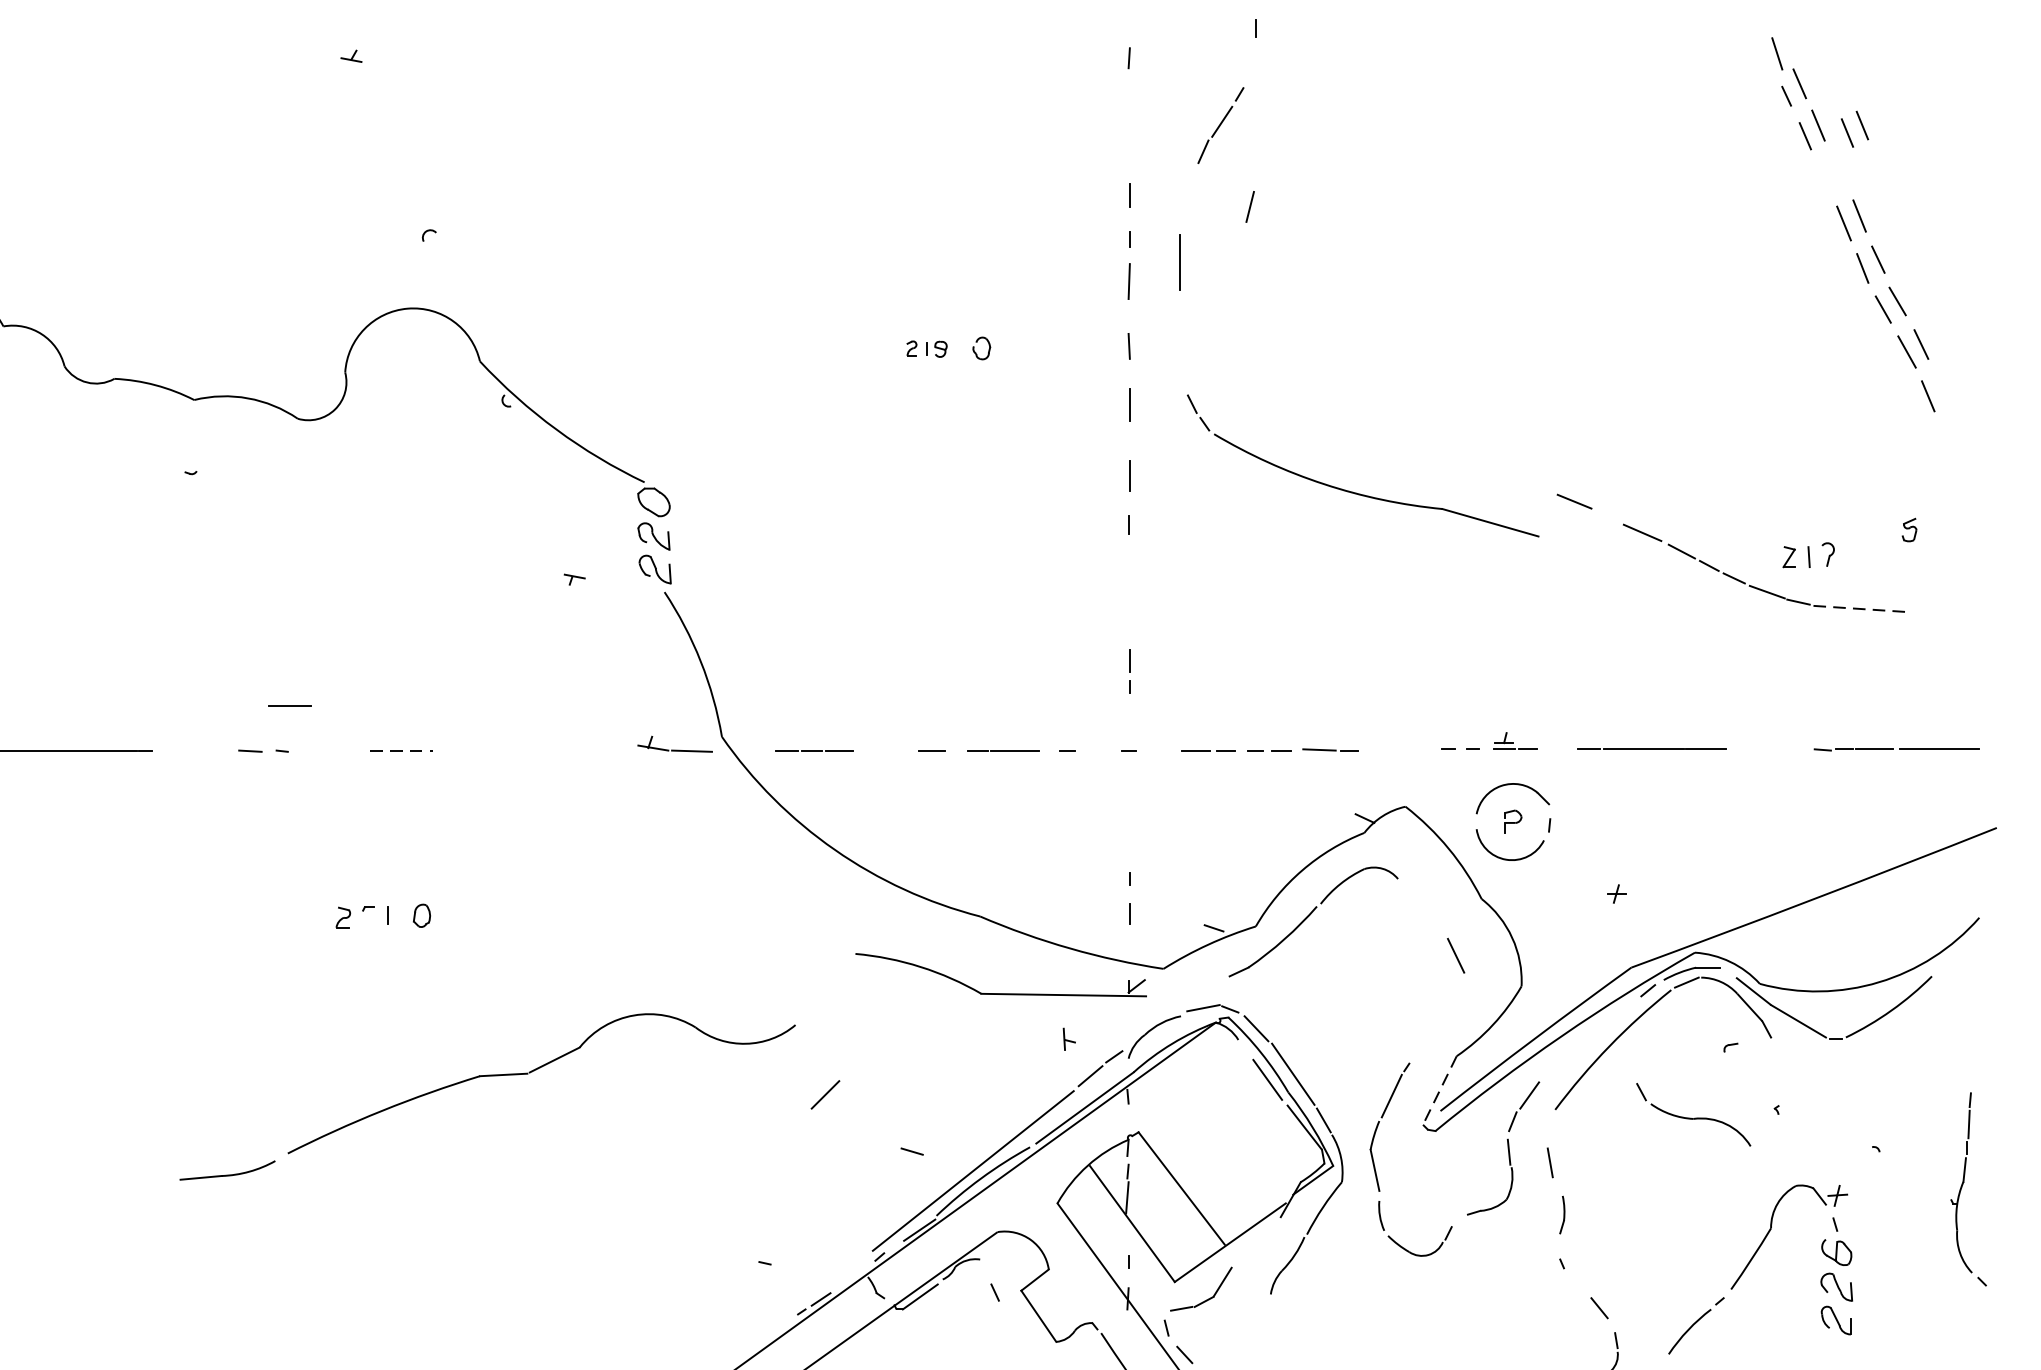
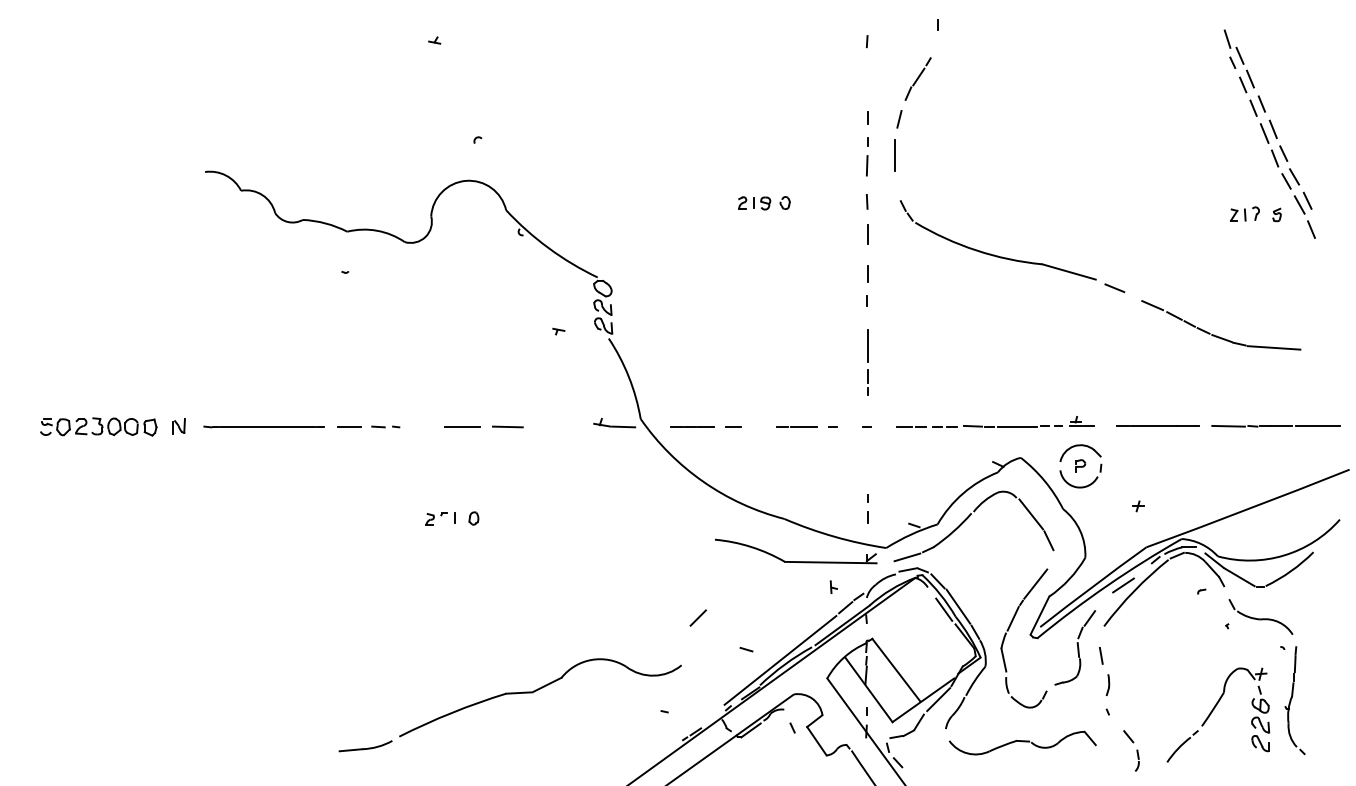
part: (1854, 128) -> (1257, 105), moved
line: (1250, 207) -> (899, 119), moved
part: (926, 349) -> (754, 203), size x1.43
part: (1356, 491) -> (994, 254), moved
part: (1908, 529) -> (1276, 214), moved
part: (1807, 554) -> (1244, 213), moved
line: (1129, 606) -> (867, 346), added
line: (1861, 608) -> (1274, 347), dashed -> solid
line: (289, 705) -> (349, 426), moved
line: (1778, 748) -> (1228, 425), added
line: (401, 750) -> (462, 426), dashed -> solid
line: (482, 750) -> (507, 426), added
line: (931, 750) -> (733, 426), moved
line: (1397, 750) -> (1016, 426), added
line: (1424, 908) -> (1031, 514), added
line: (1201, 985) -> (907, 557), added
line: (1431, 1032) -> (1035, 583), added
line: (1590, 1036) -> (1123, 585), added
part: (486, 1077) -> (509, 694), moved
line: (1439, 1092) -> (1039, 616), dashed -> solid
part: (1692, 1113) -> (1260, 616), moved
part: (1967, 1189) -> (1294, 700), moved
line: (1257, 1241) -> (938, 699), added
part: (1408, 1318) -> (1022, 742), added

